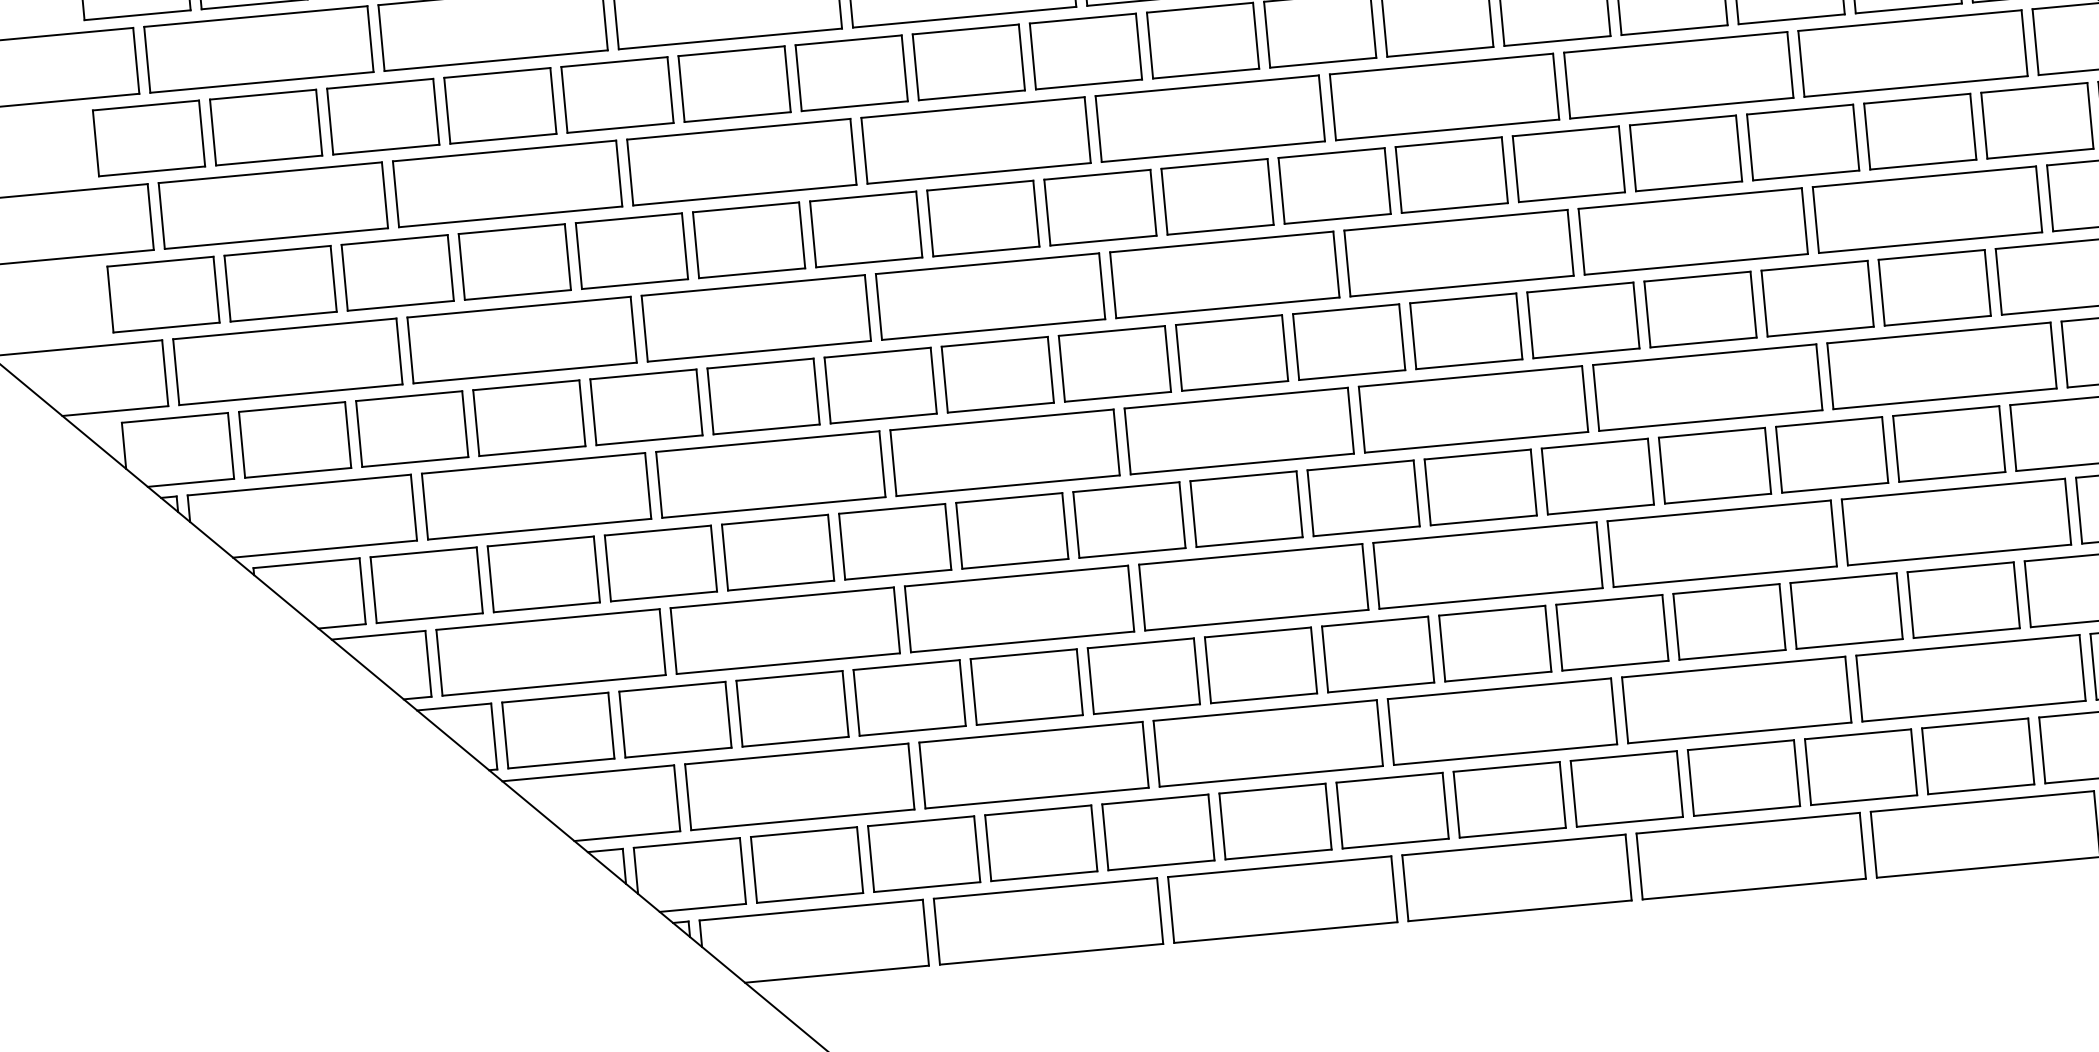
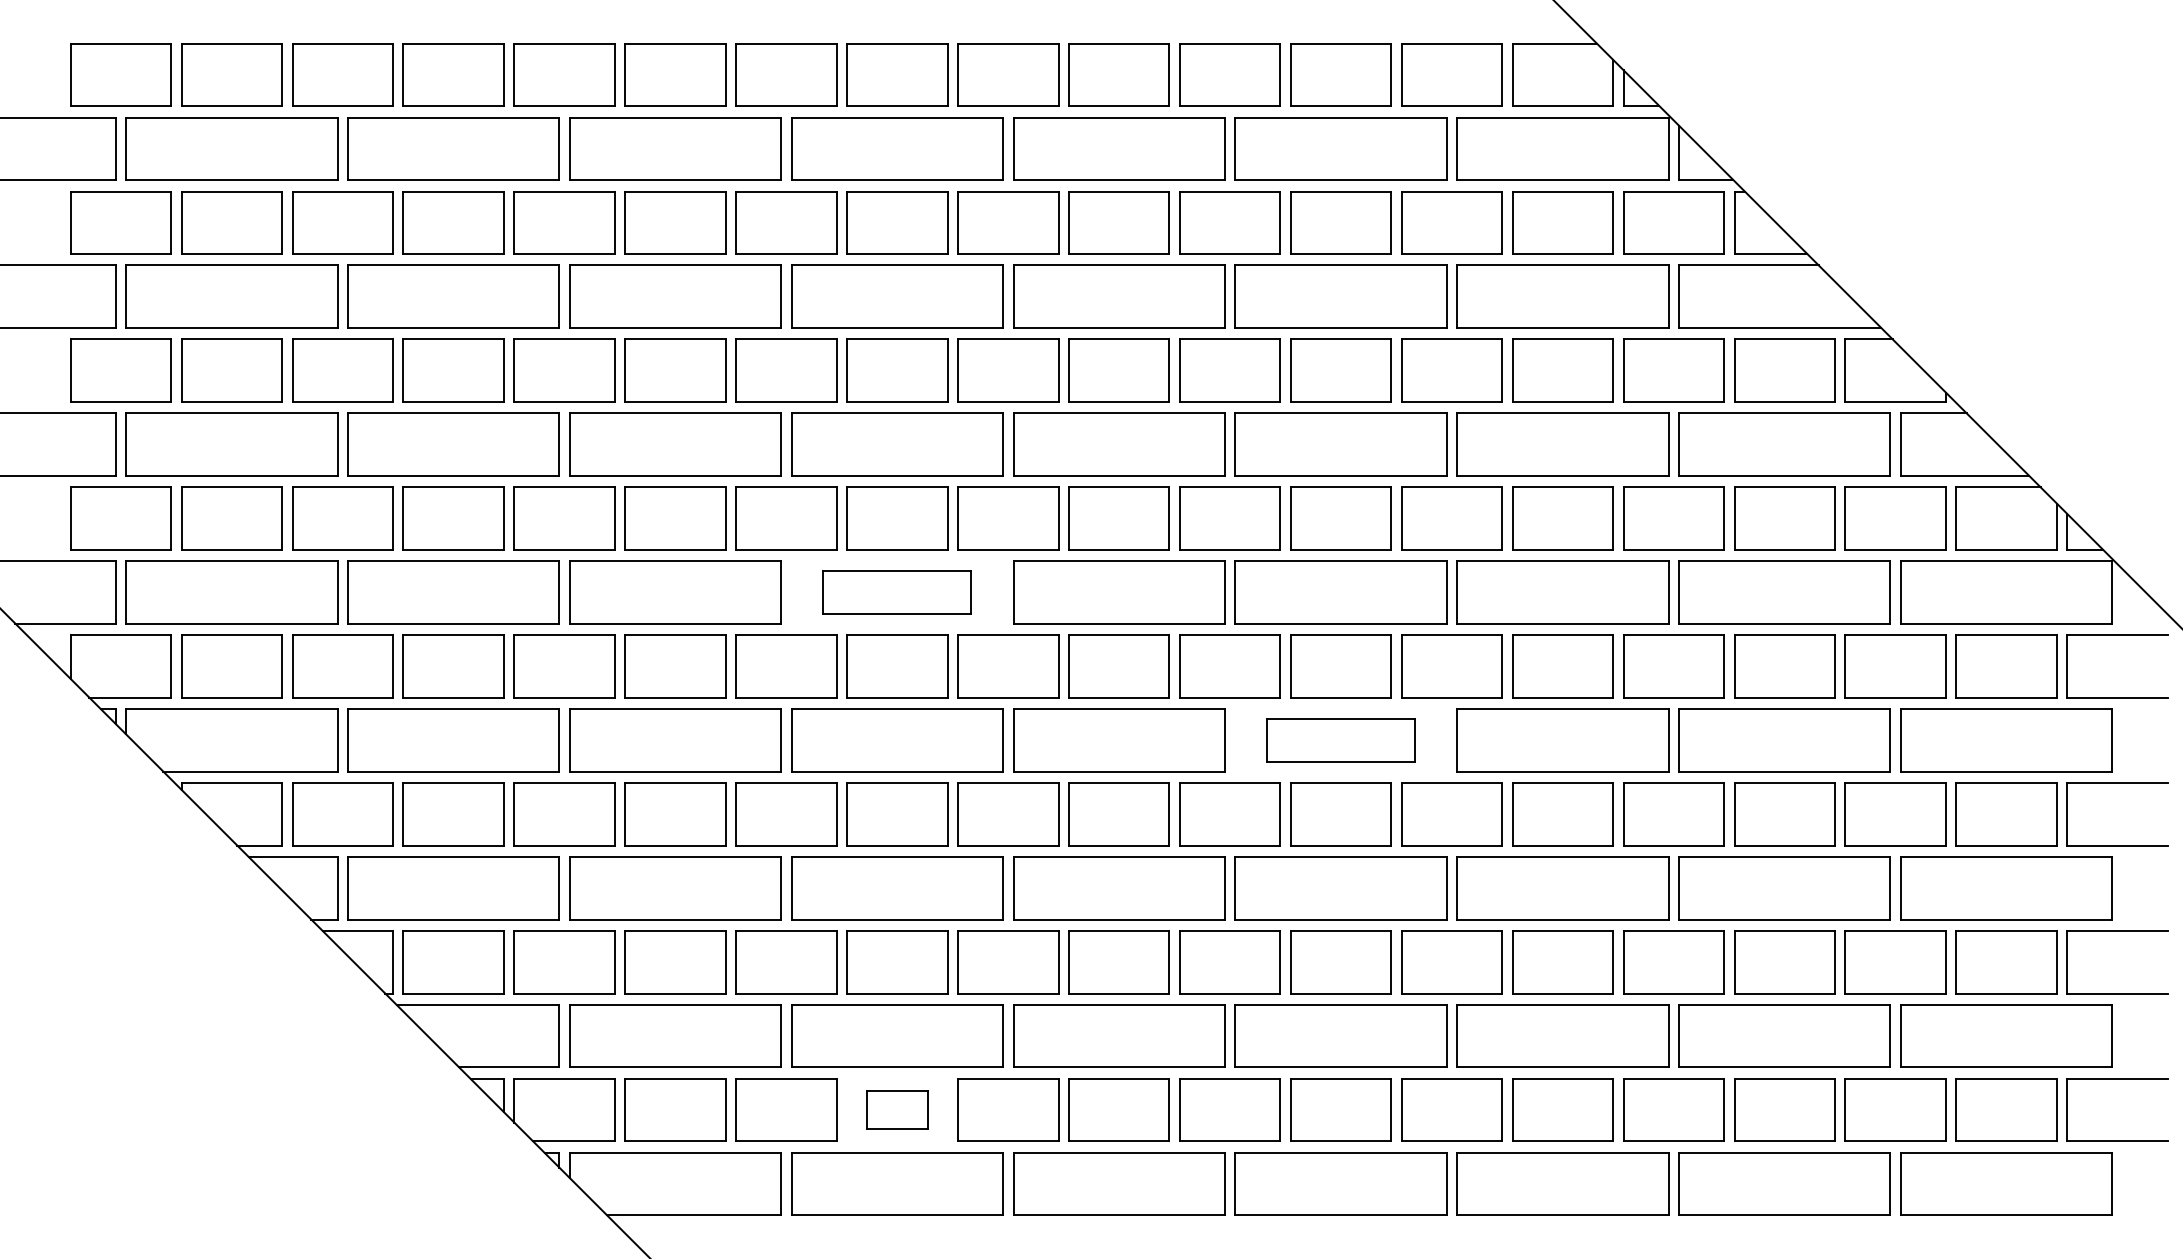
part: (990, 296) -> (897, 592), size x0.7
part: (1472, 409) -> (1340, 740), size x0.7
part: (1041, 842) -> (897, 1109), size x0.6

